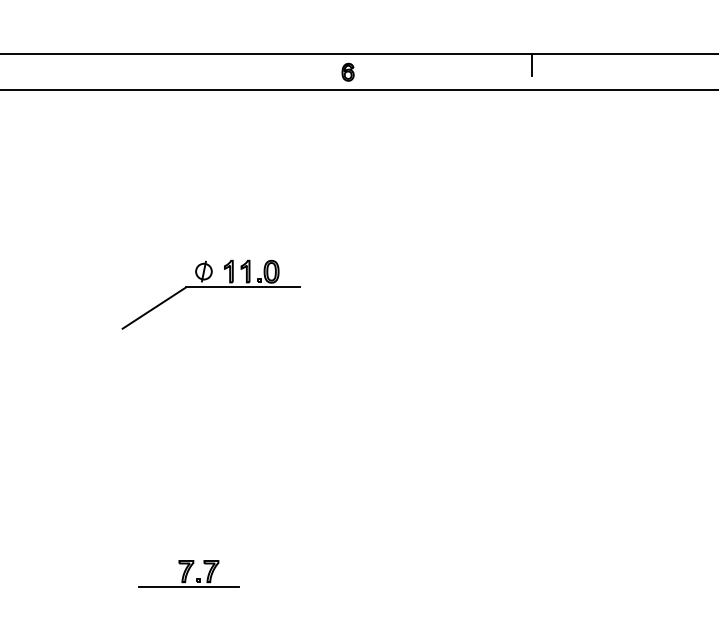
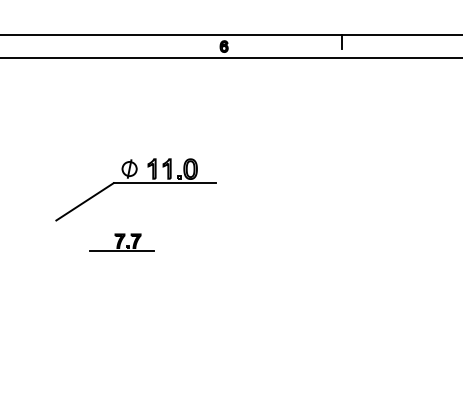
part: (210, 294) -> (135, 189), size x1.4
part: (188, 573) -> (121, 242), moved

